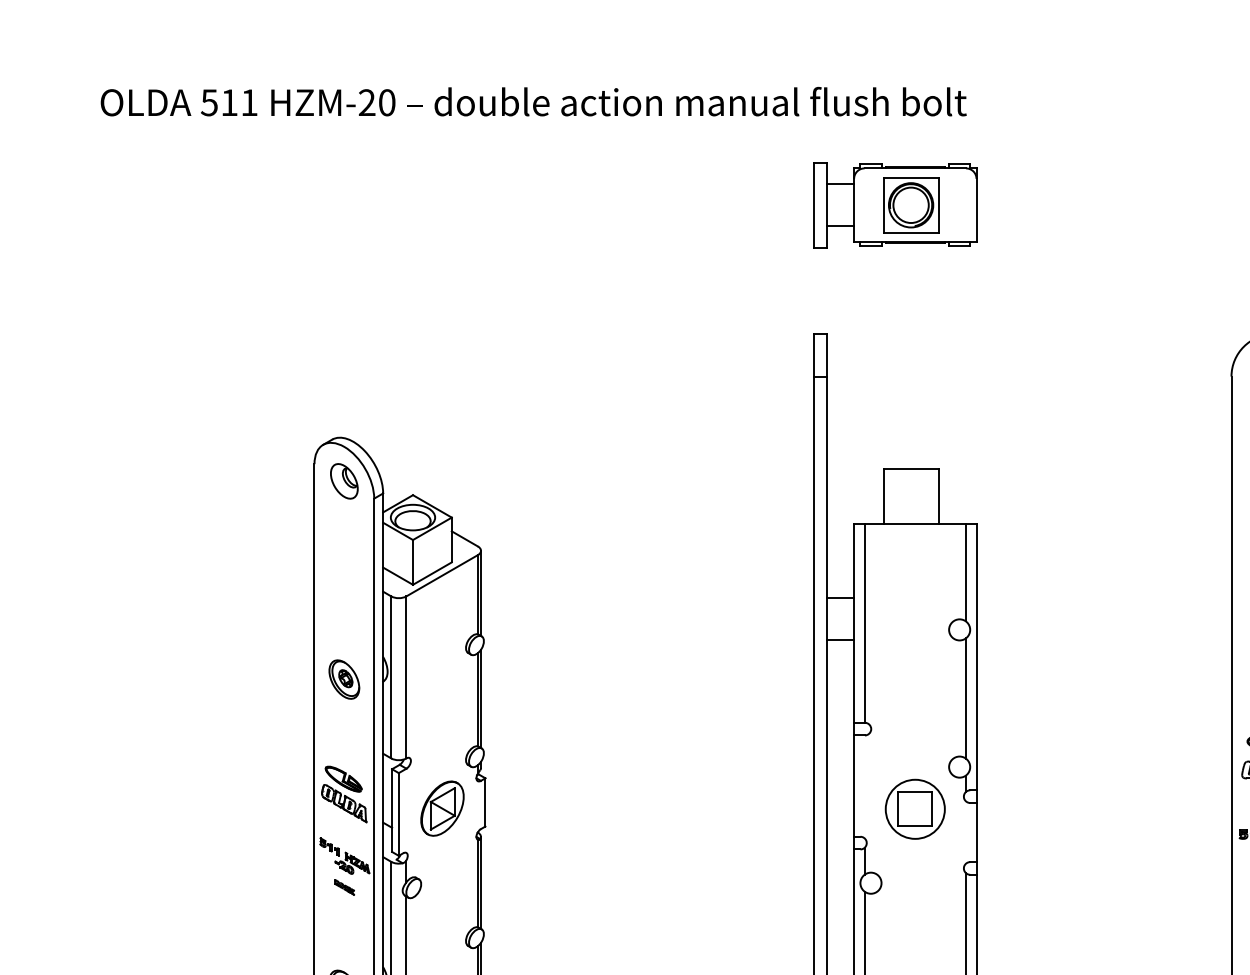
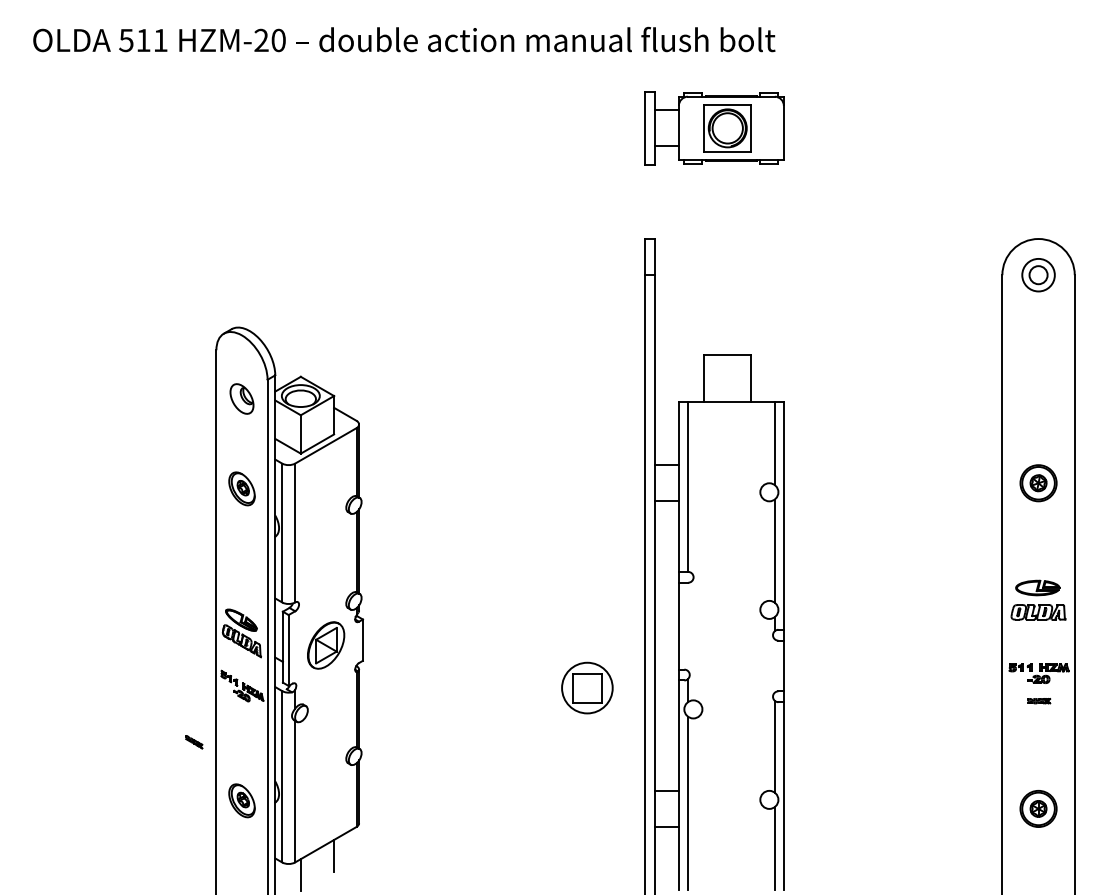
part: (343, 480) -> (241, 398), moved
part: (343, 679) -> (241, 488), moved
part: (915, 808) -> (587, 687), moved
part: (344, 887) -> (194, 742), moved

